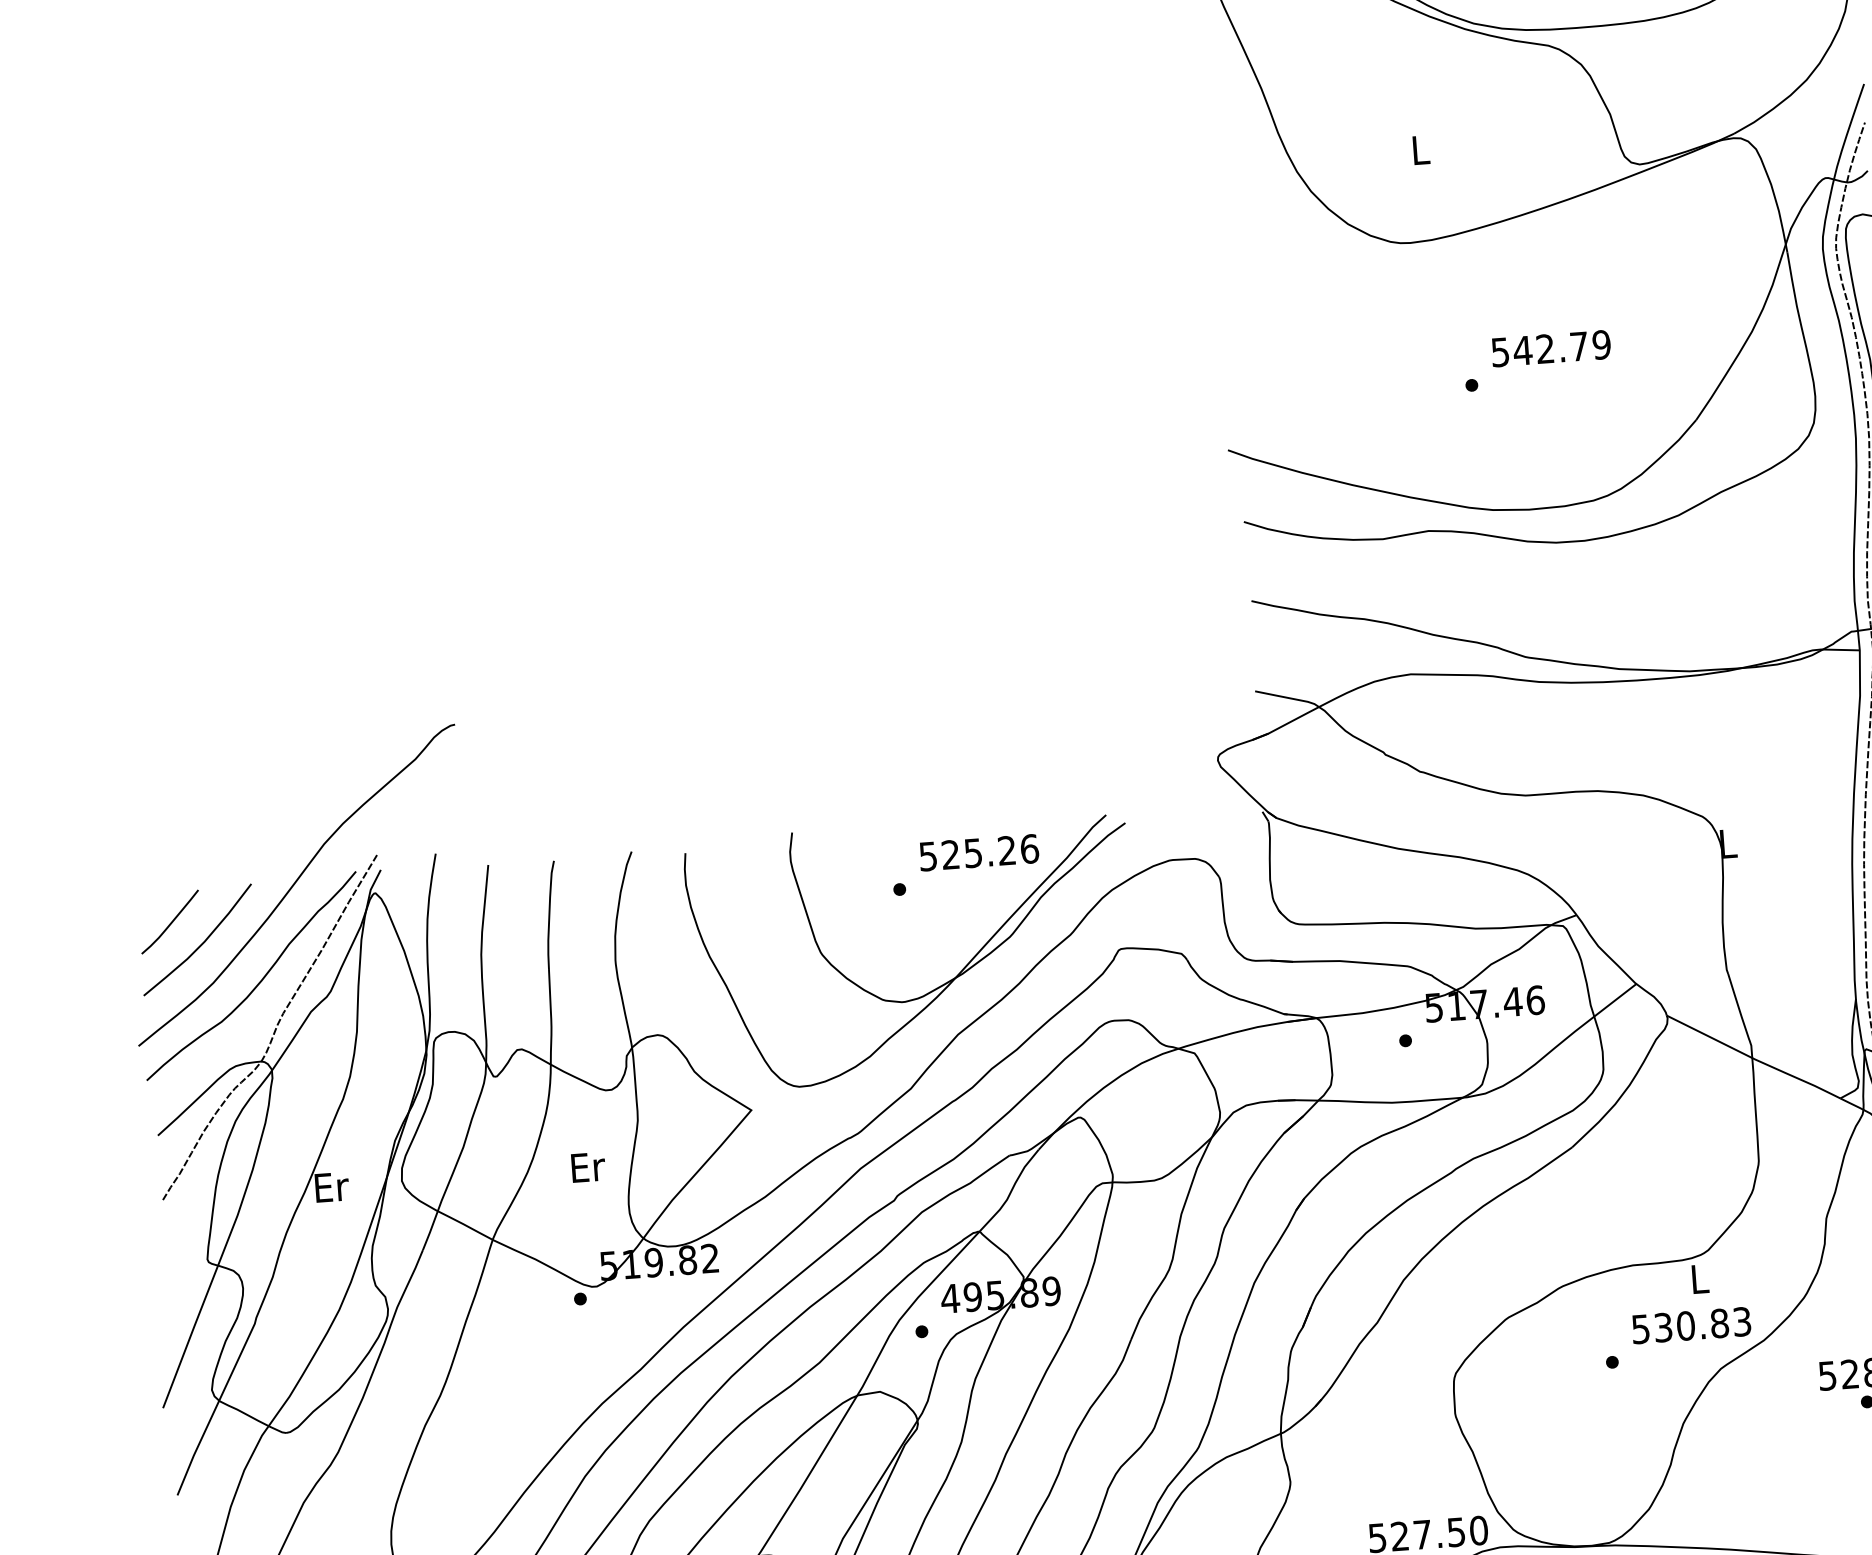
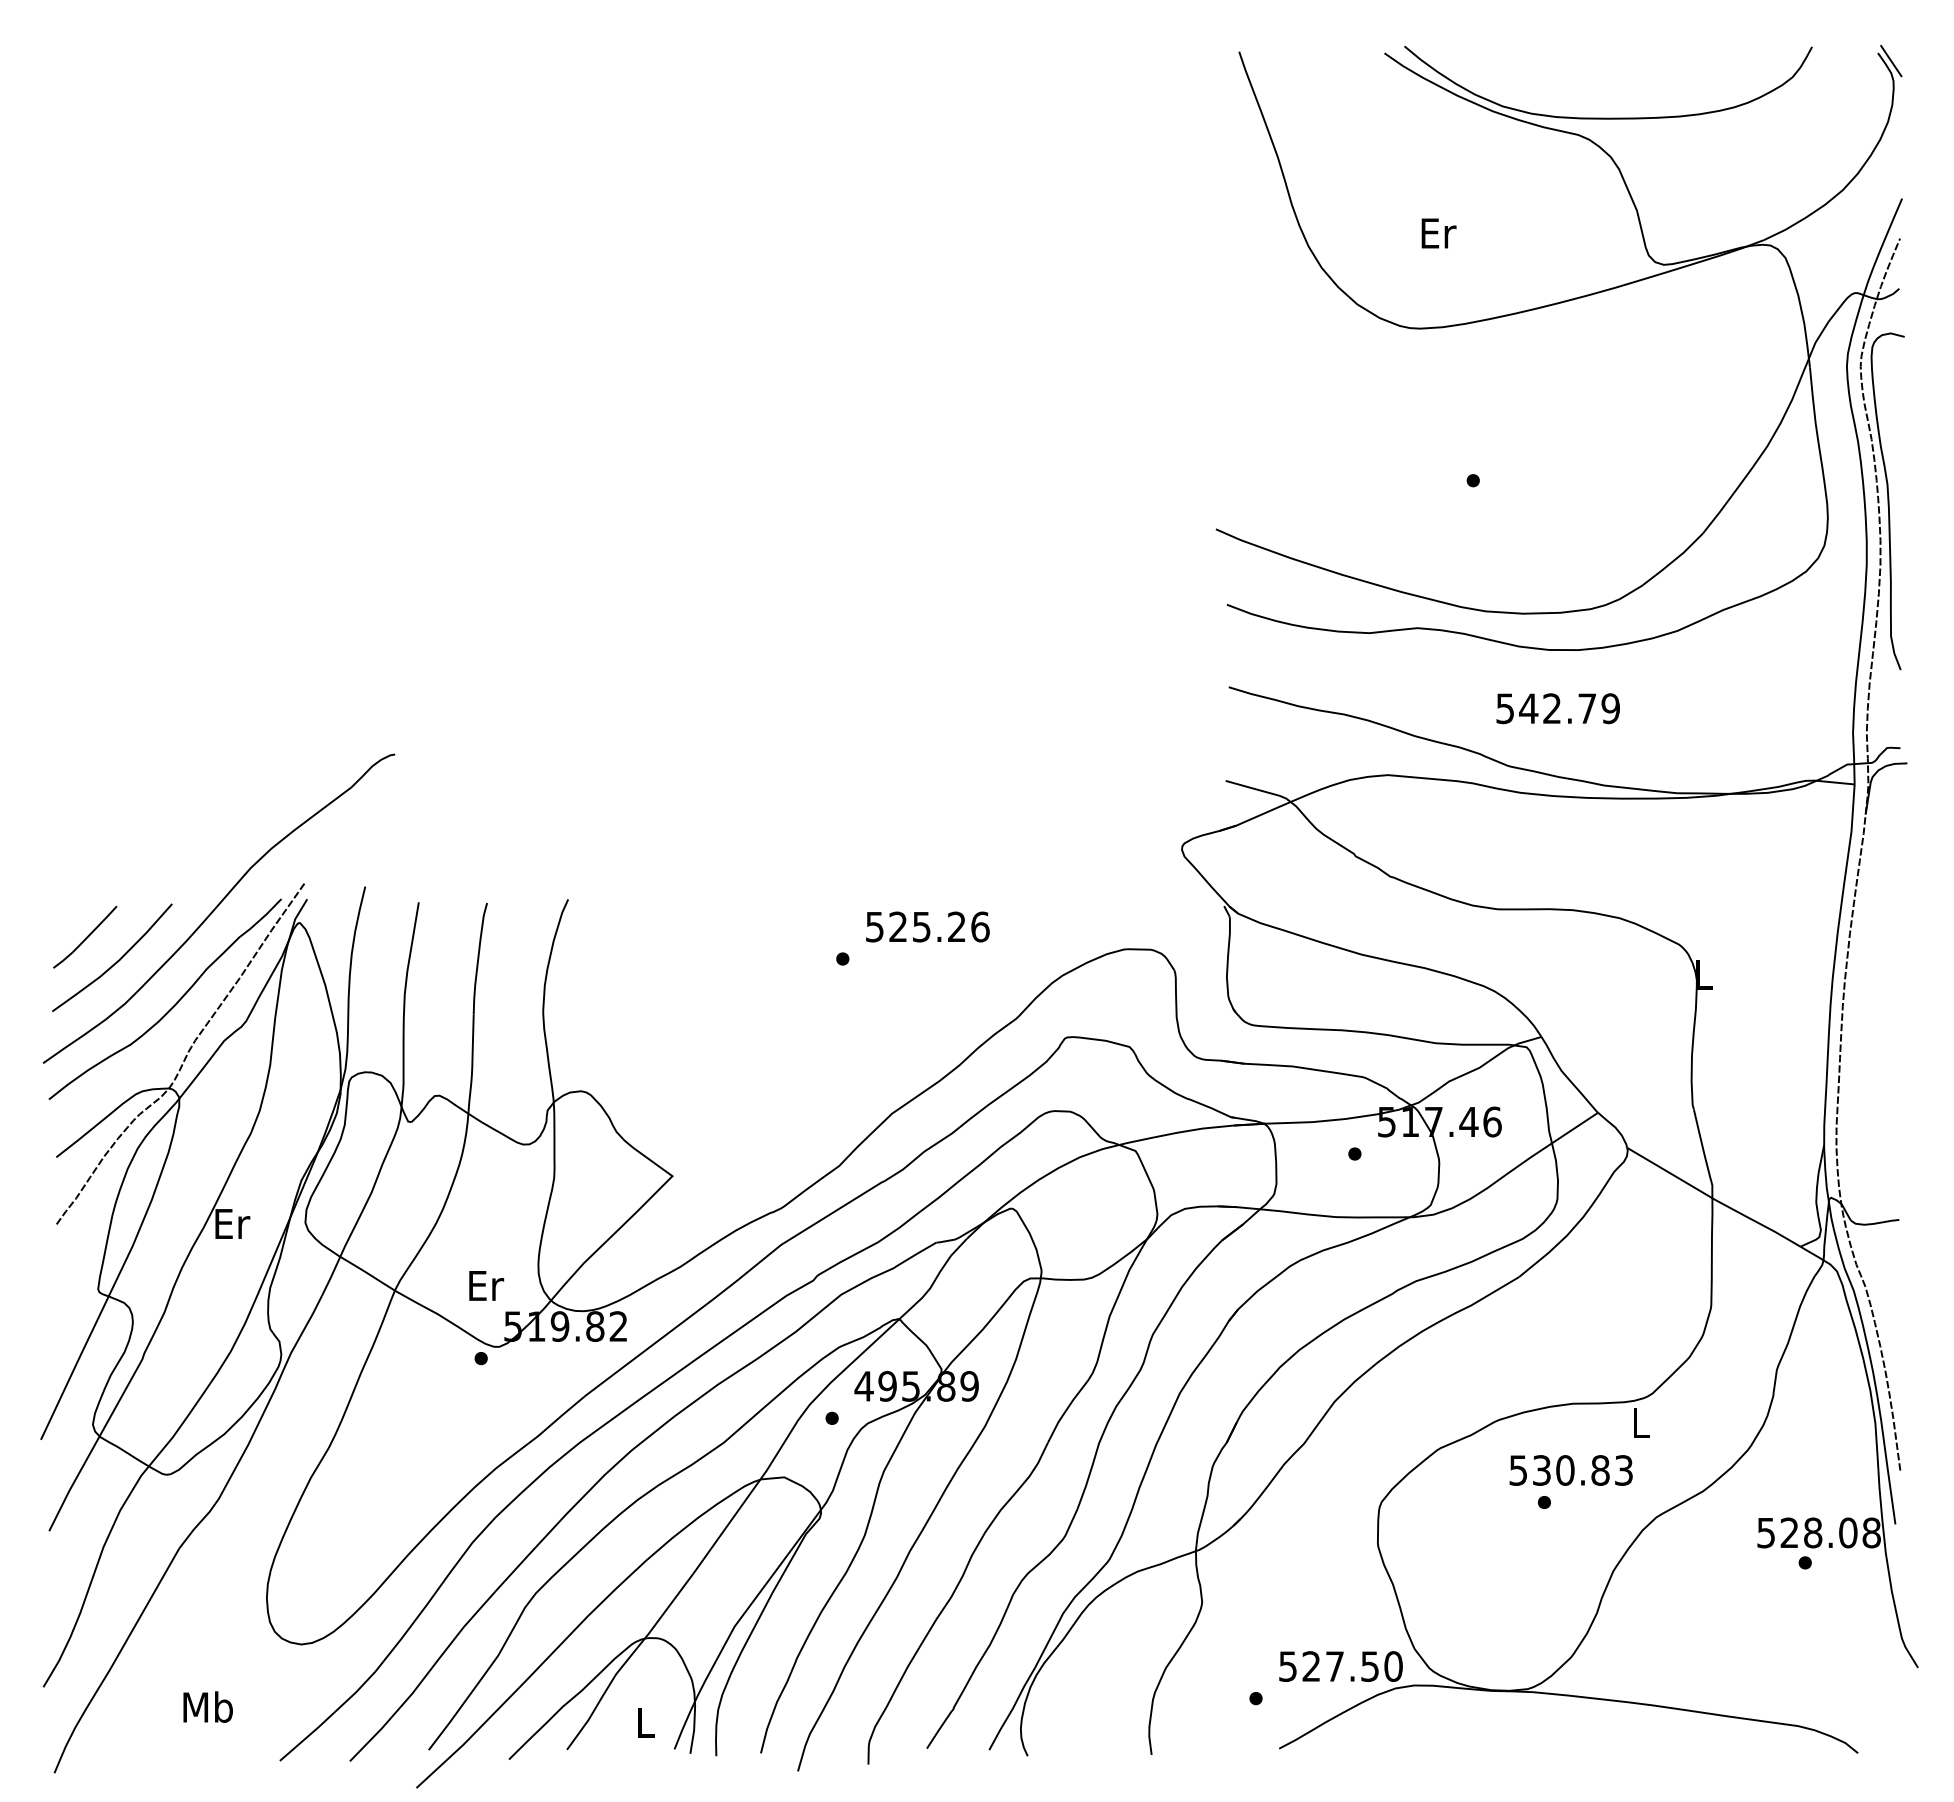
text: (1420, 150) -> (1438, 233), L -> Er
text: (1550, 348) -> (1557, 708), moved
part: (930, 991) -> (866, 1066), removed
text: (588, 1166) -> (486, 1285), moved
text: (1690, 1325) -> (1570, 1470), moved

